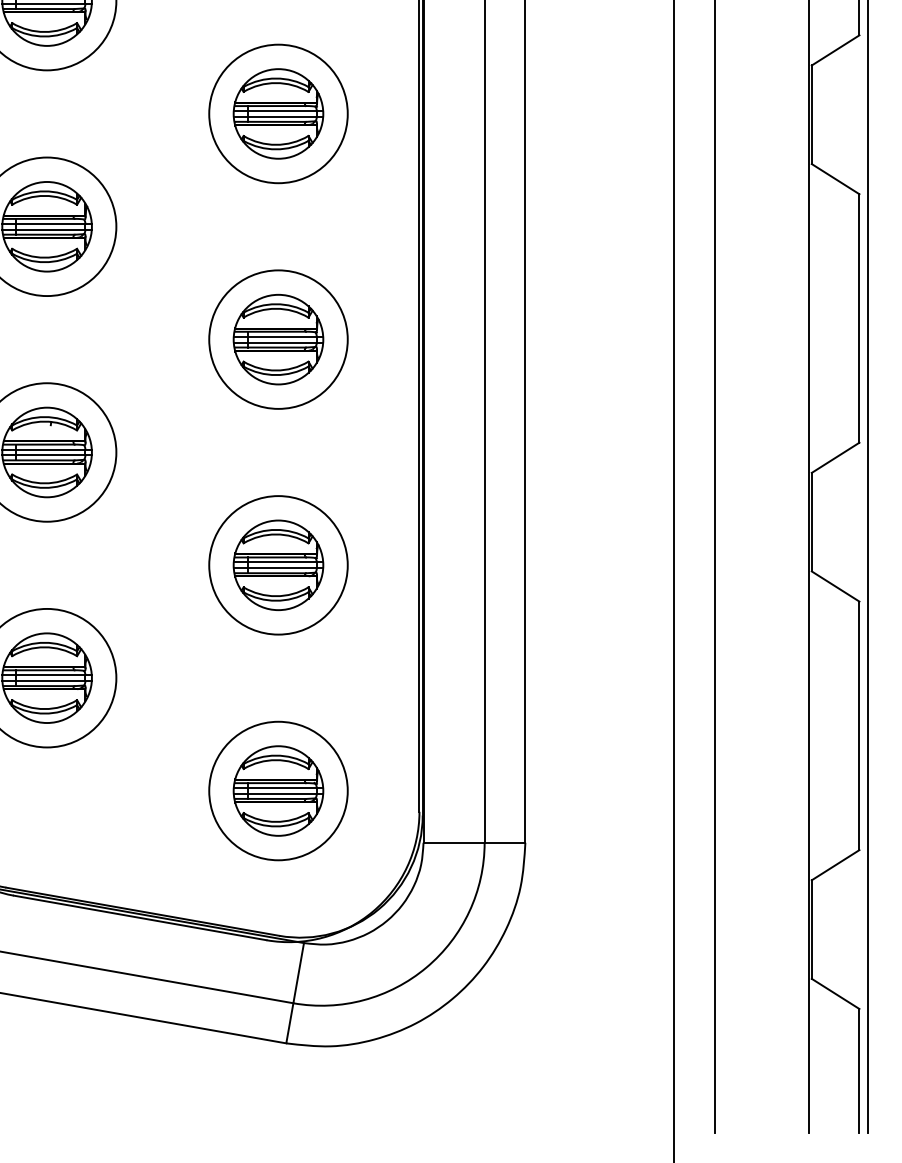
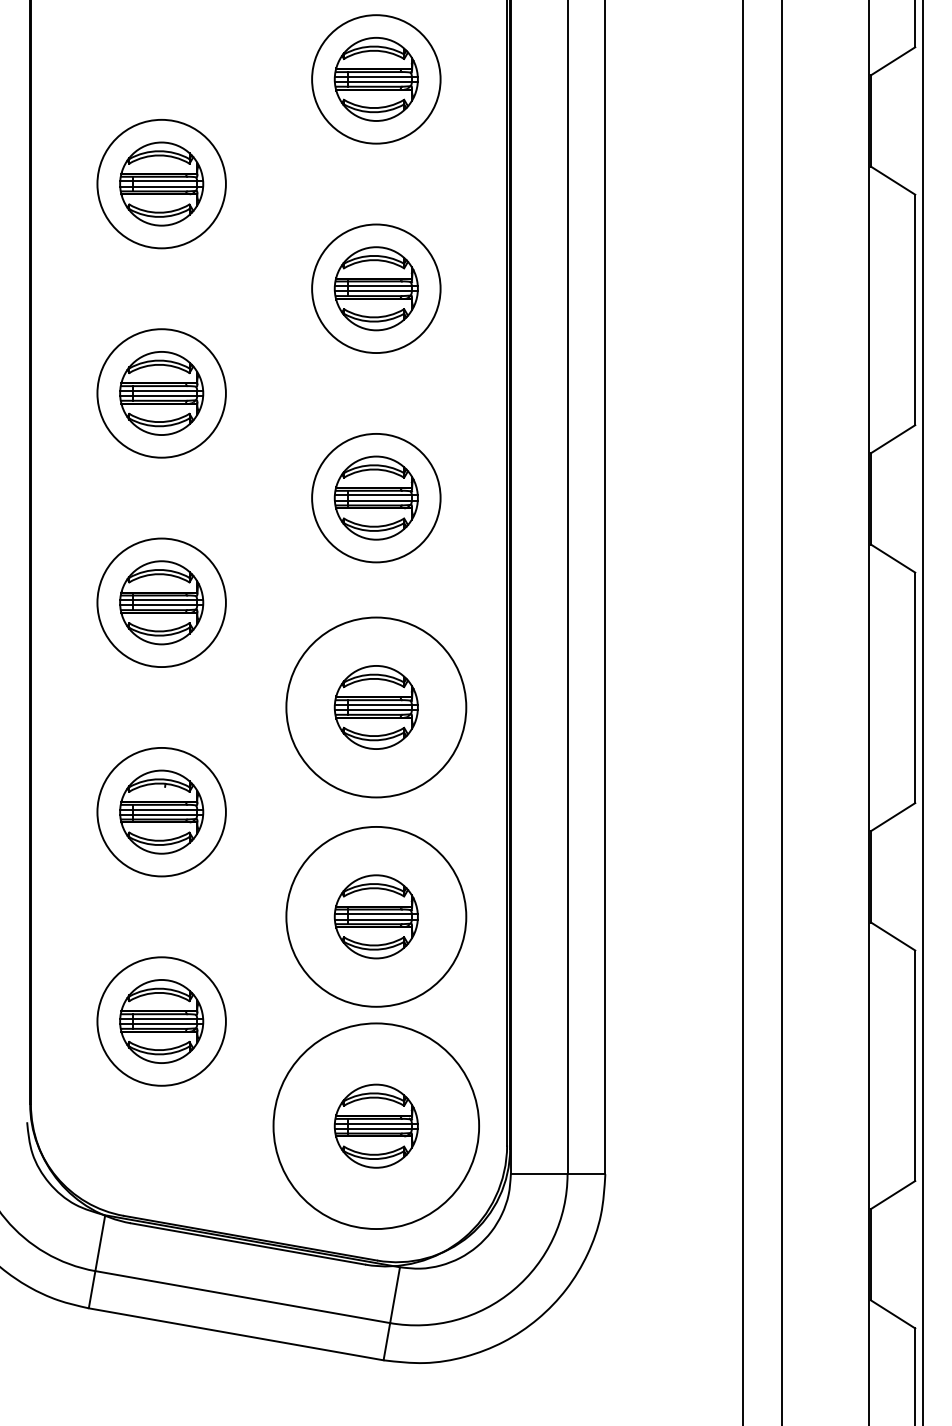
circle: (278, 339) -> (376, 707), size x1.4
circle: (278, 564) -> (376, 916), size x1.4
circle: (278, 790) -> (376, 1125), size x1.6

